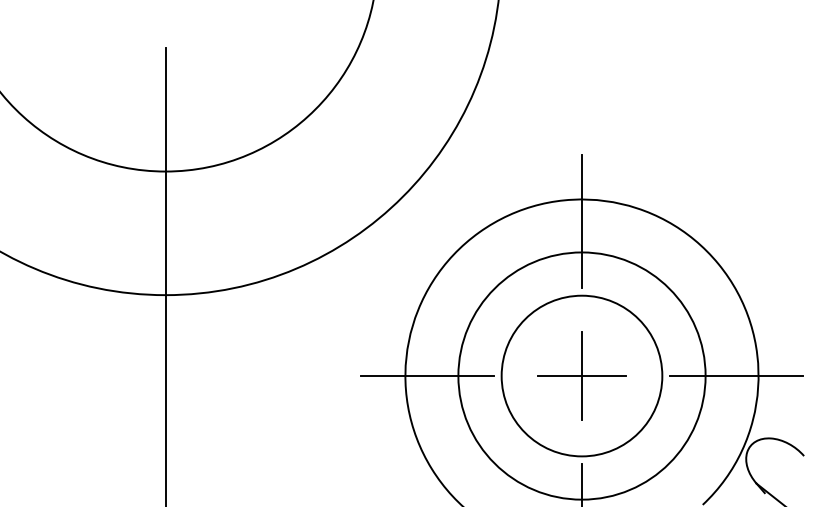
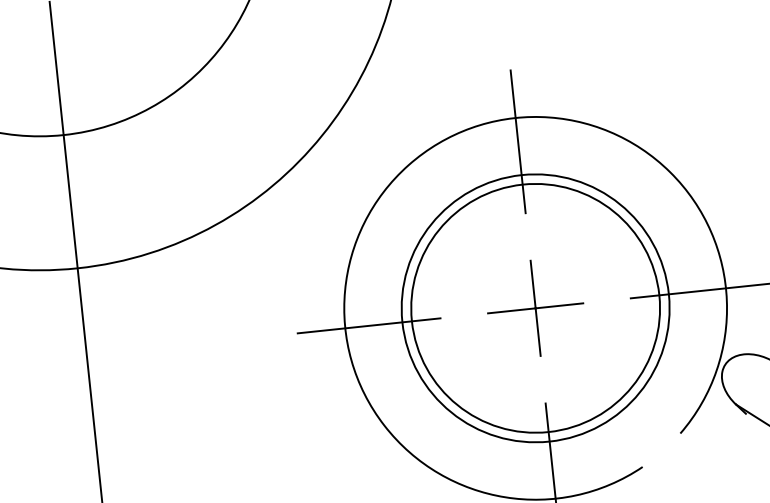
circle: (581, 375) -> (535, 307), size x1.43

